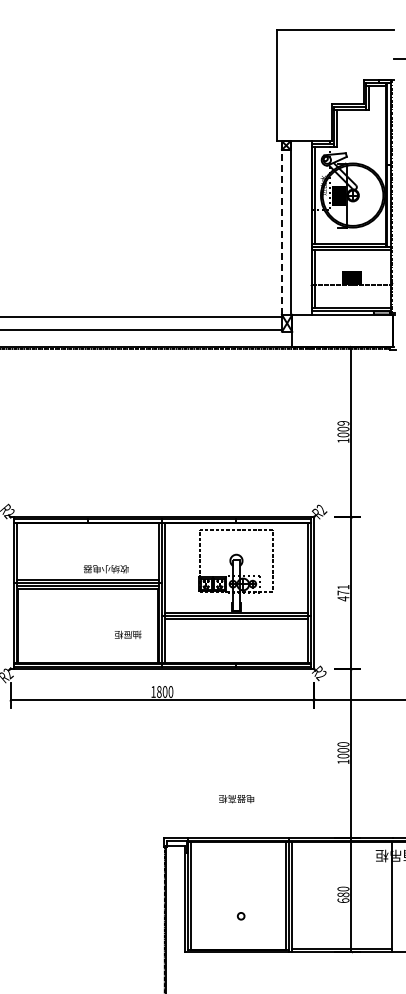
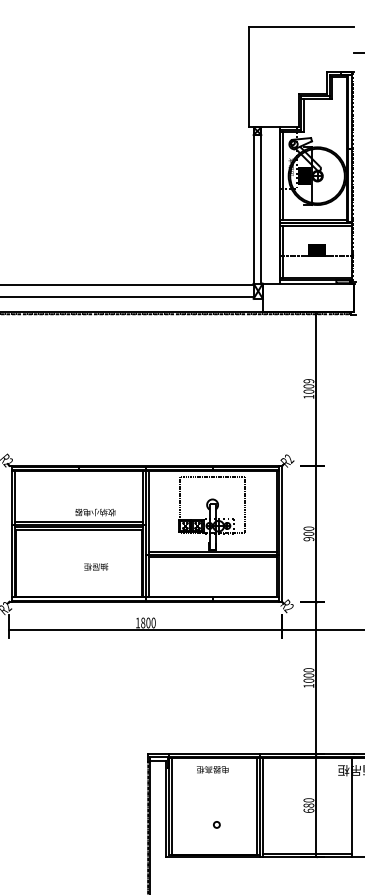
line: (281, 228) -> (253, 205), dashed -> solid
text: (343, 592) -> (308, 533), 471 -> 900
text: (127, 634) -> (95, 566), moved
text: (236, 799) -> (212, 770), moved

